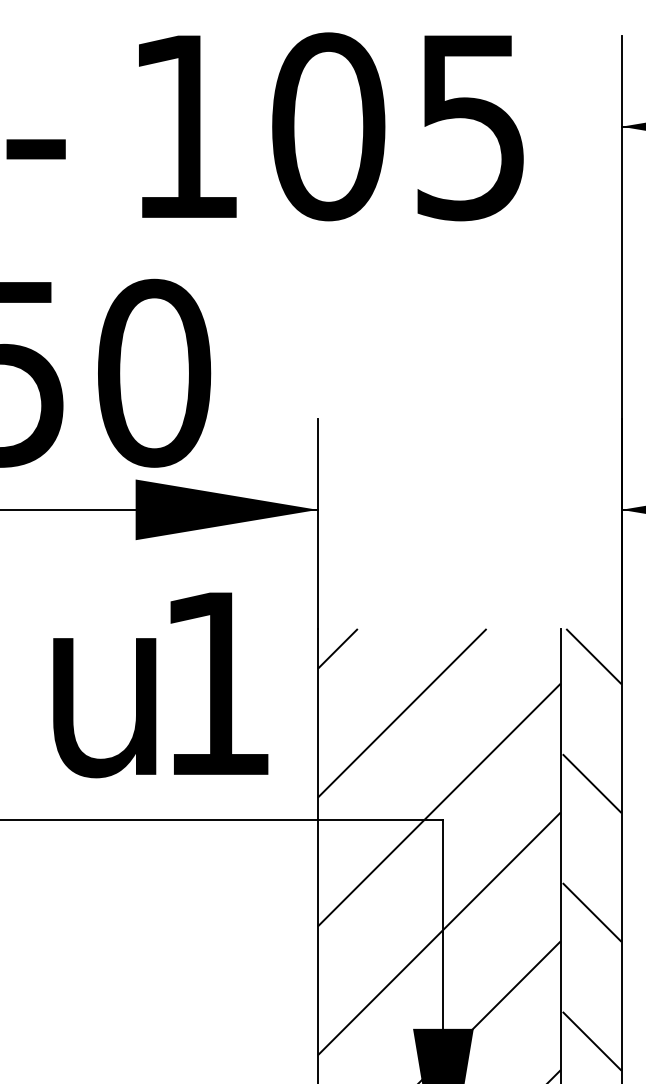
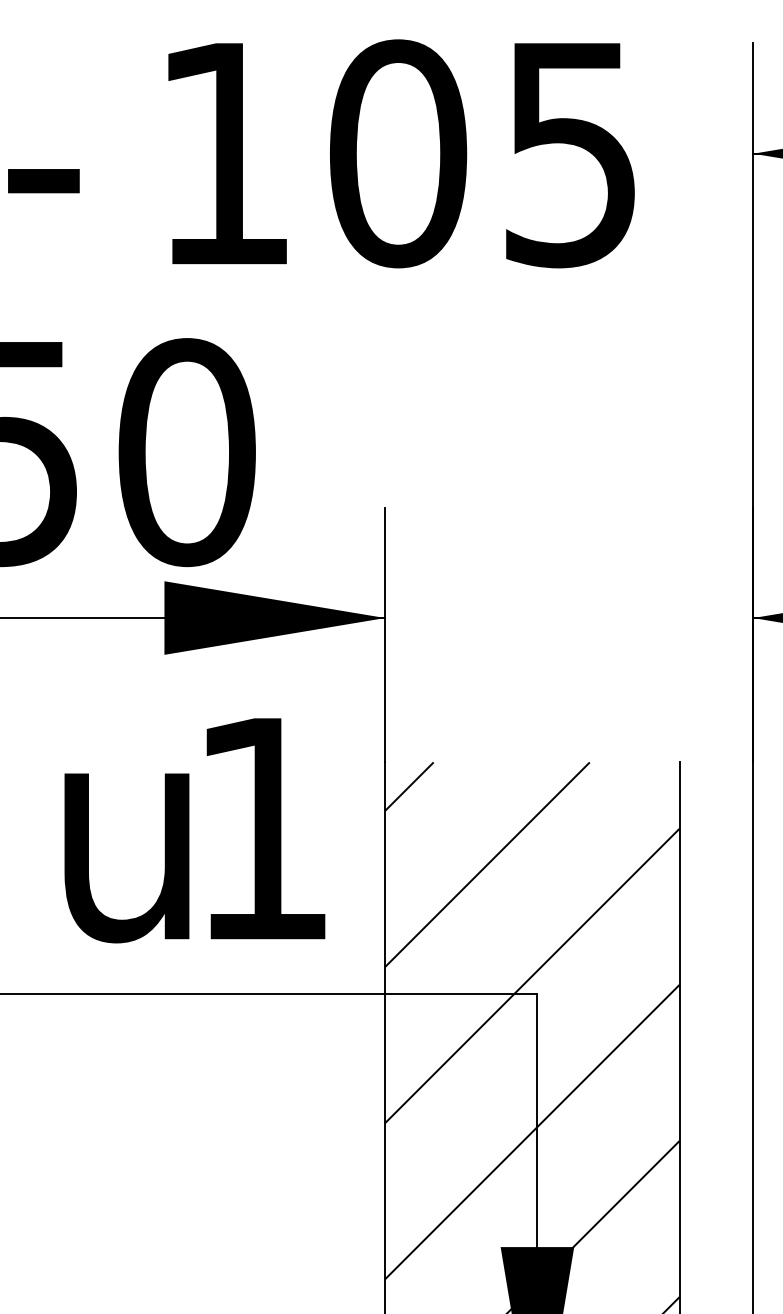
hatch: (591, 849) -> (717, 1029), removed

